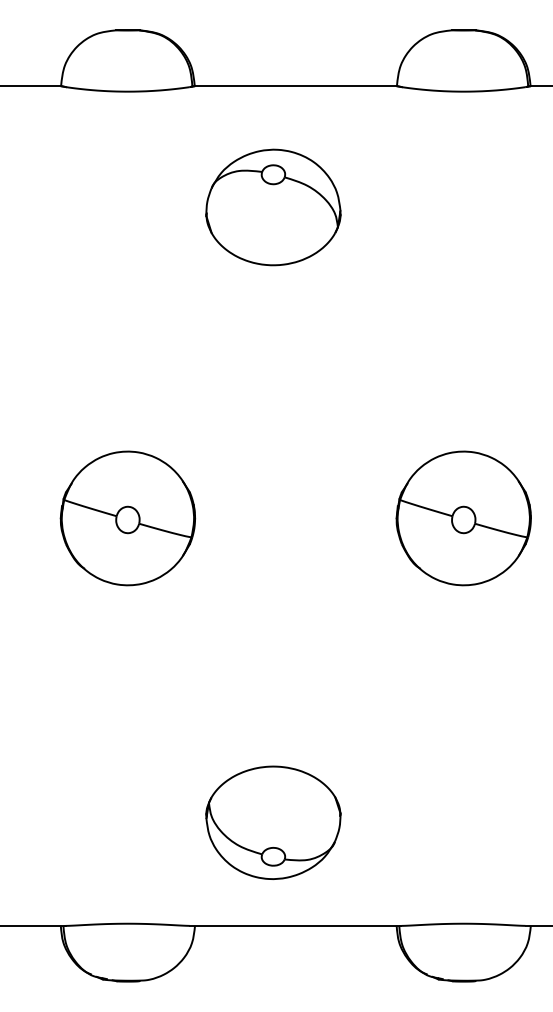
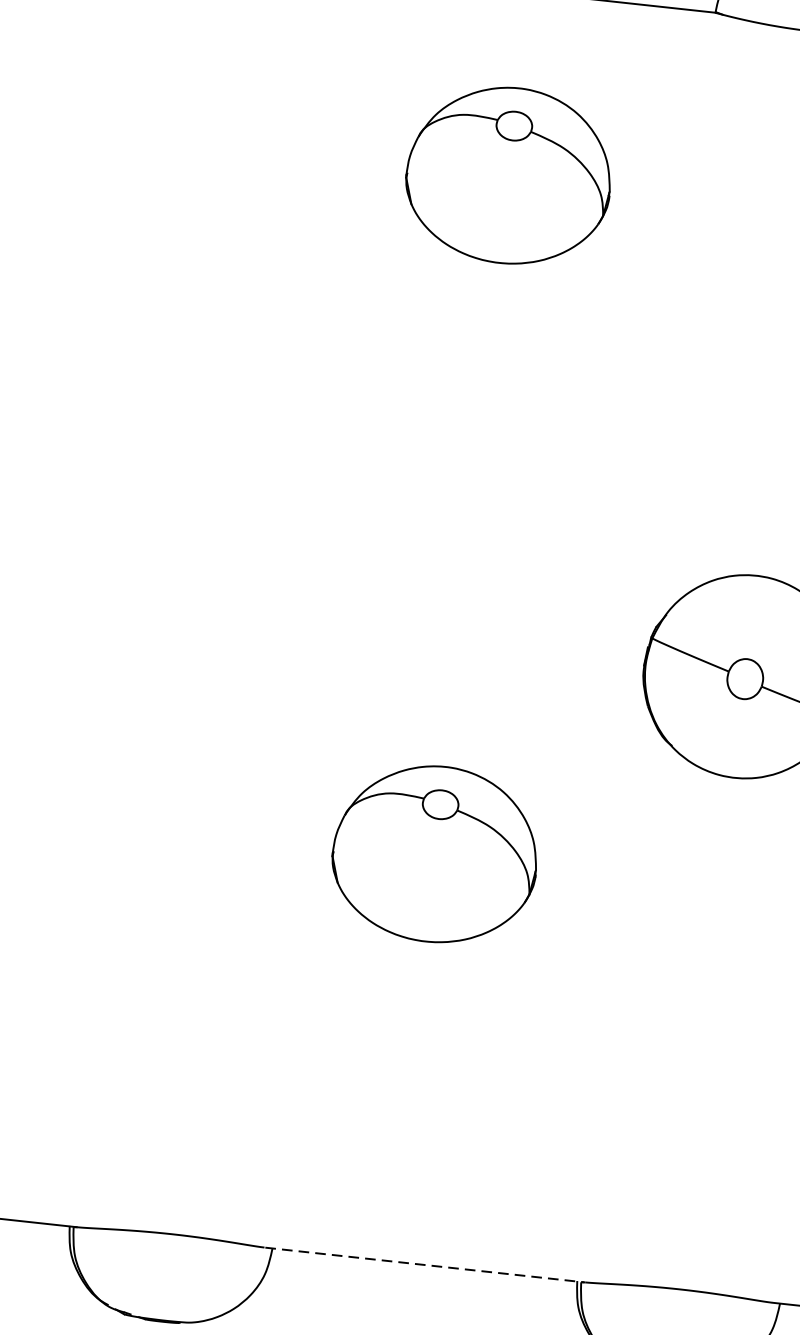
part: (127, 518) -> (237, 621), removed
part: (273, 656) -> (435, 854), added
part: (273, 822) -> (408, 1105), removed
line: (295, 925) -> (424, 1264), solid -> dashed

